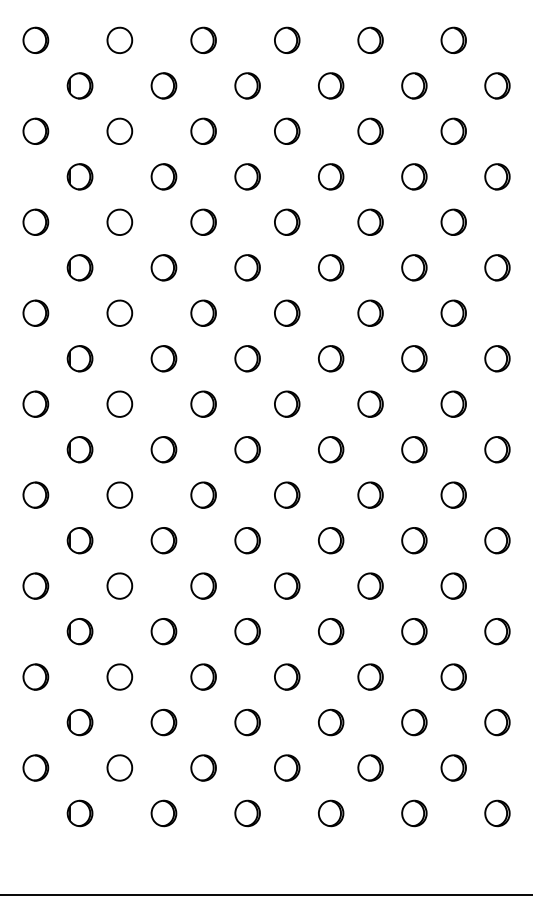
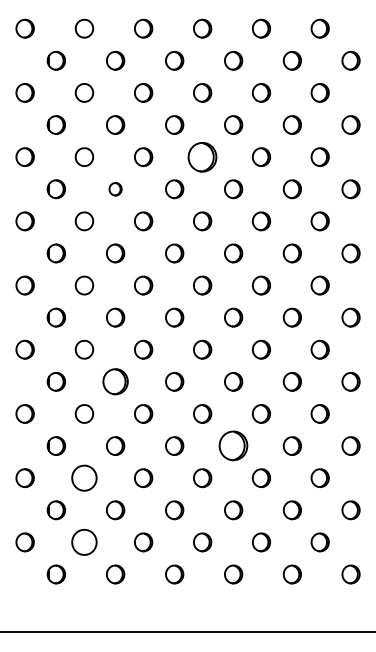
part: (287, 221) -> (202, 156), size x1.6
part: (163, 267) -> (115, 189), size x0.7
part: (163, 540) -> (115, 381), size x1.4
part: (331, 631) -> (233, 446), size x1.6
part: (119, 676) -> (84, 477), size x1.4
part: (119, 767) -> (84, 542), size x1.4

